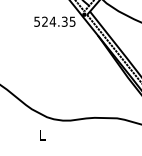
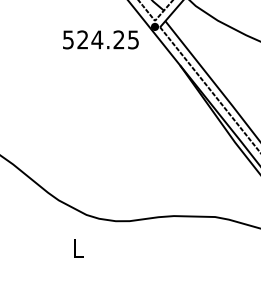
text: (64, 21) -> (118, 39), 524.35 -> 524.25

